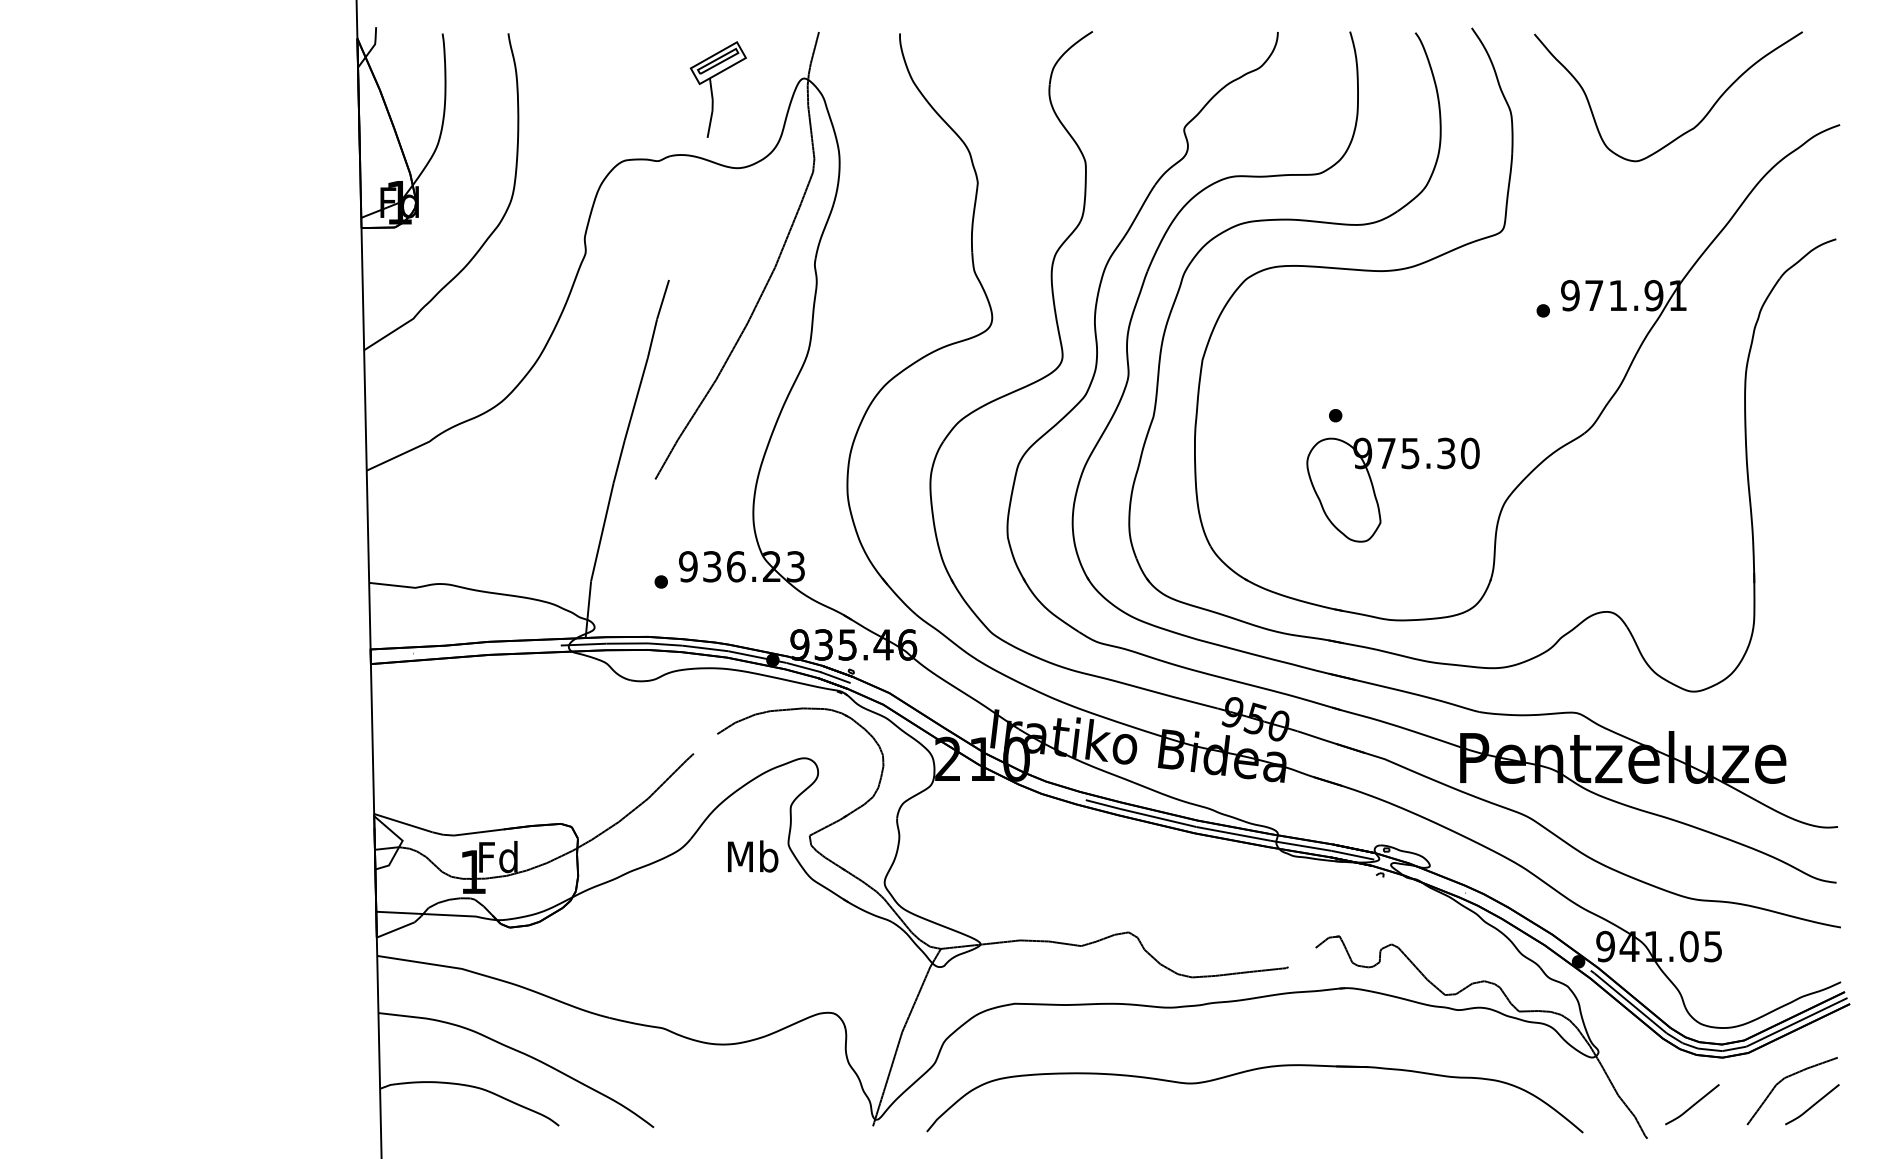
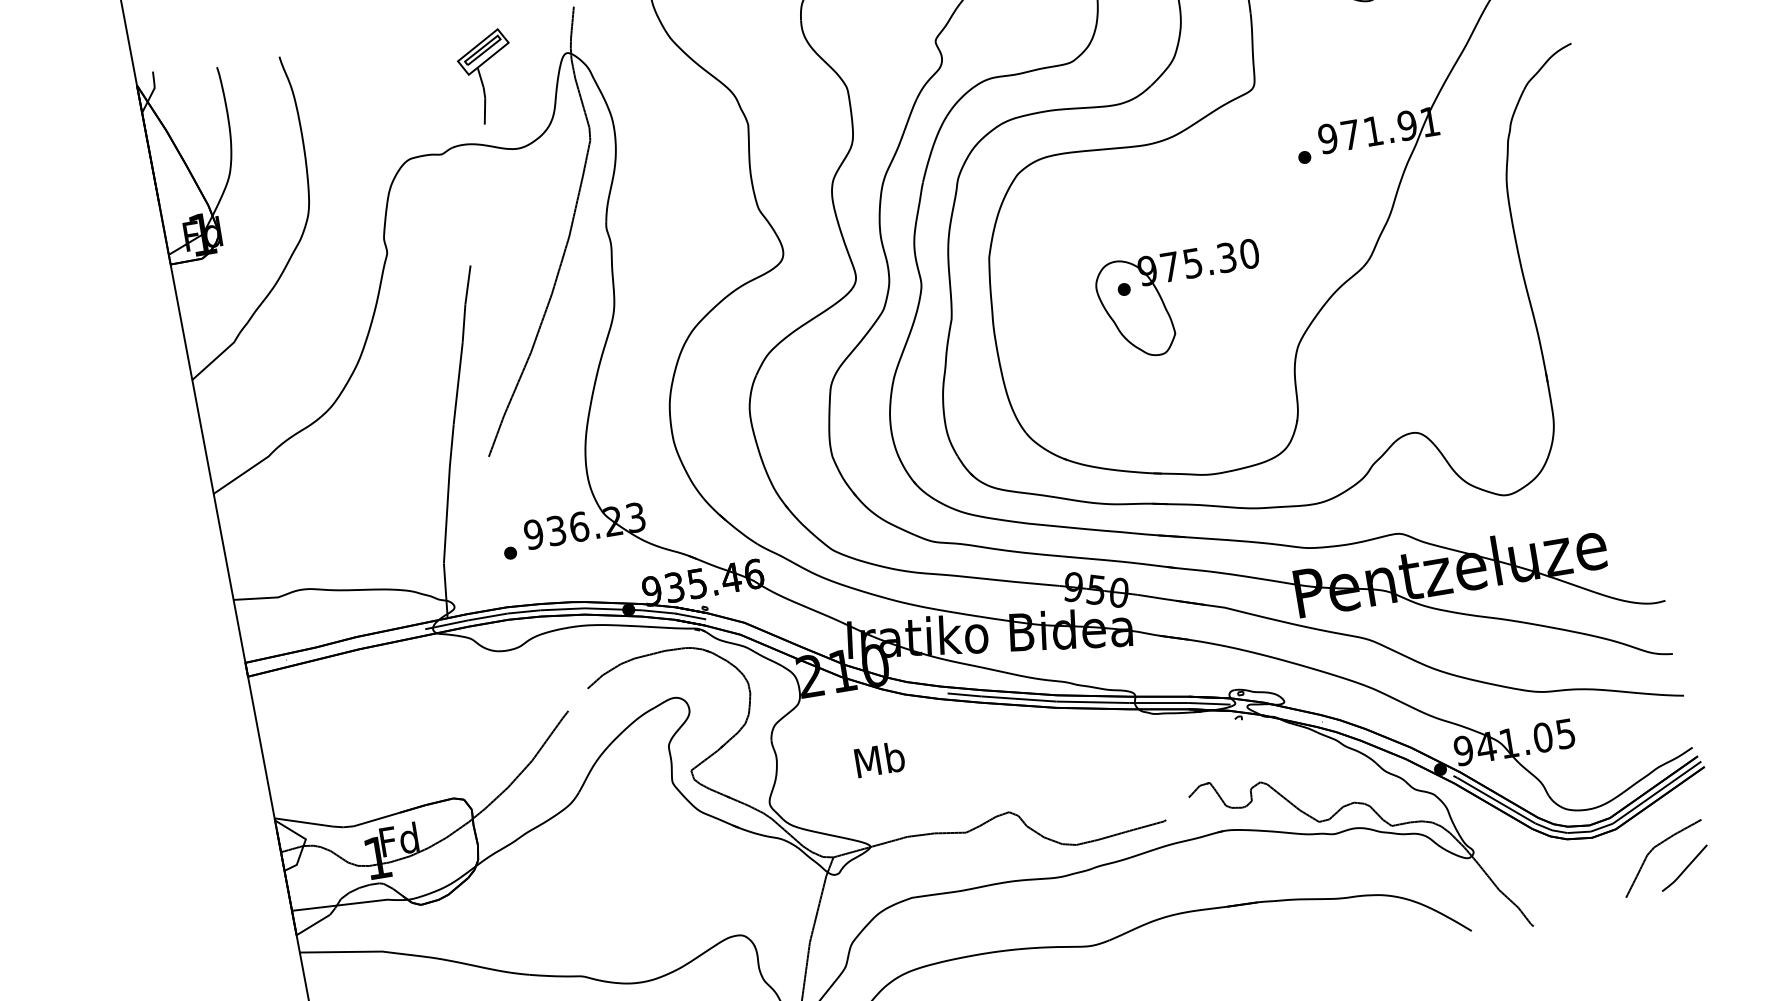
part: (1375, 492) -> (1165, 305), moved
text: (753, 856) -> (880, 759), moved
curve: (1693, 1104) -> (1571, 886), removed

